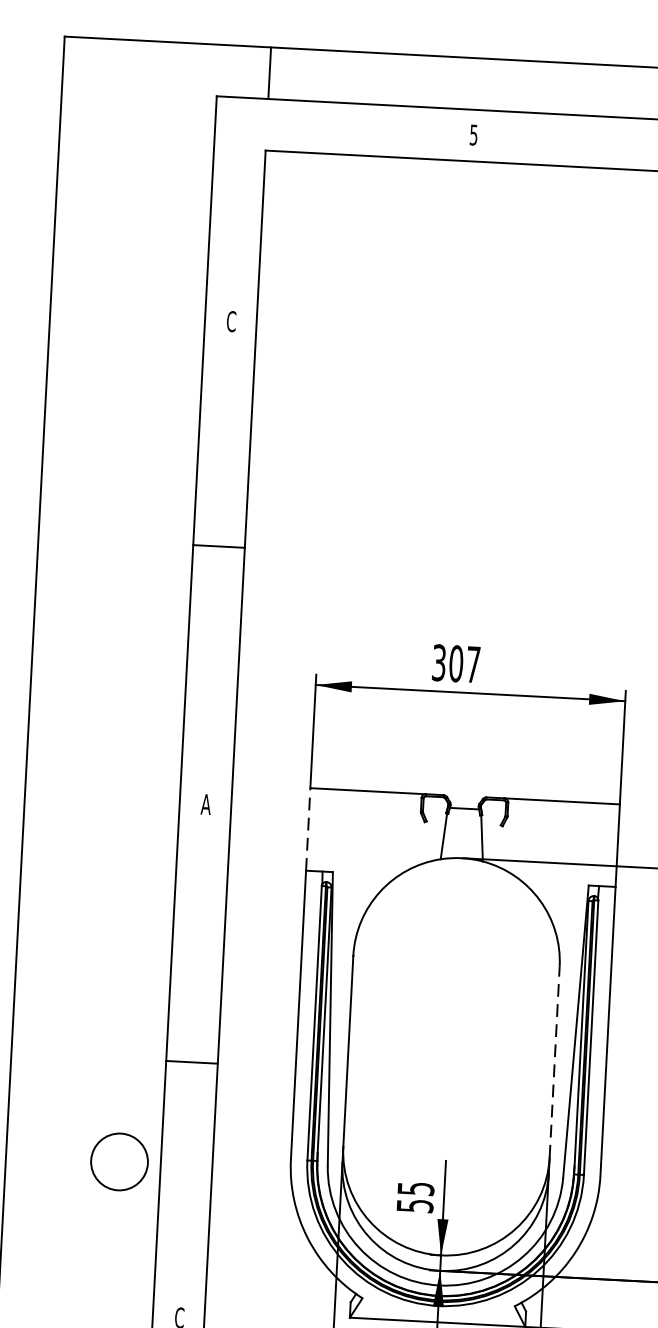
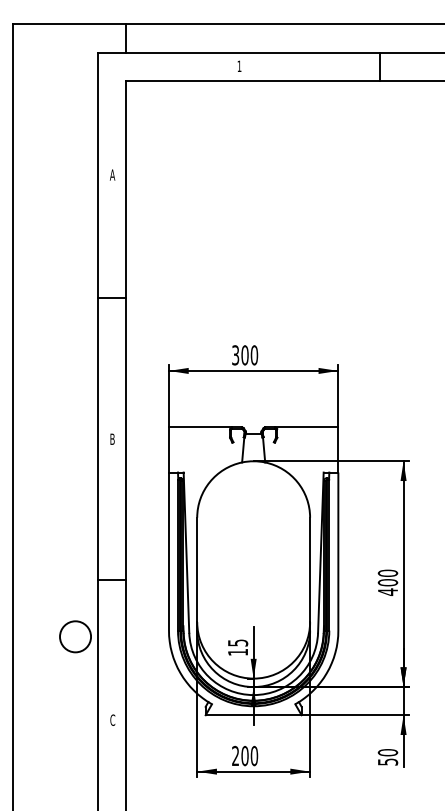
text: (473, 135) -> (239, 66), 5 -> 1
text: (231, 320) -> (112, 174), C -> A
text: (473, 664) -> (254, 355), 307 -> 300
text: (206, 803) -> (112, 438), A -> B
line: (307, 828) -> (168, 449), dashed -> solid
line: (555, 1061) -> (310, 569), dashed -> solid
text: (415, 1206) -> (238, 652), 55 -> 15

